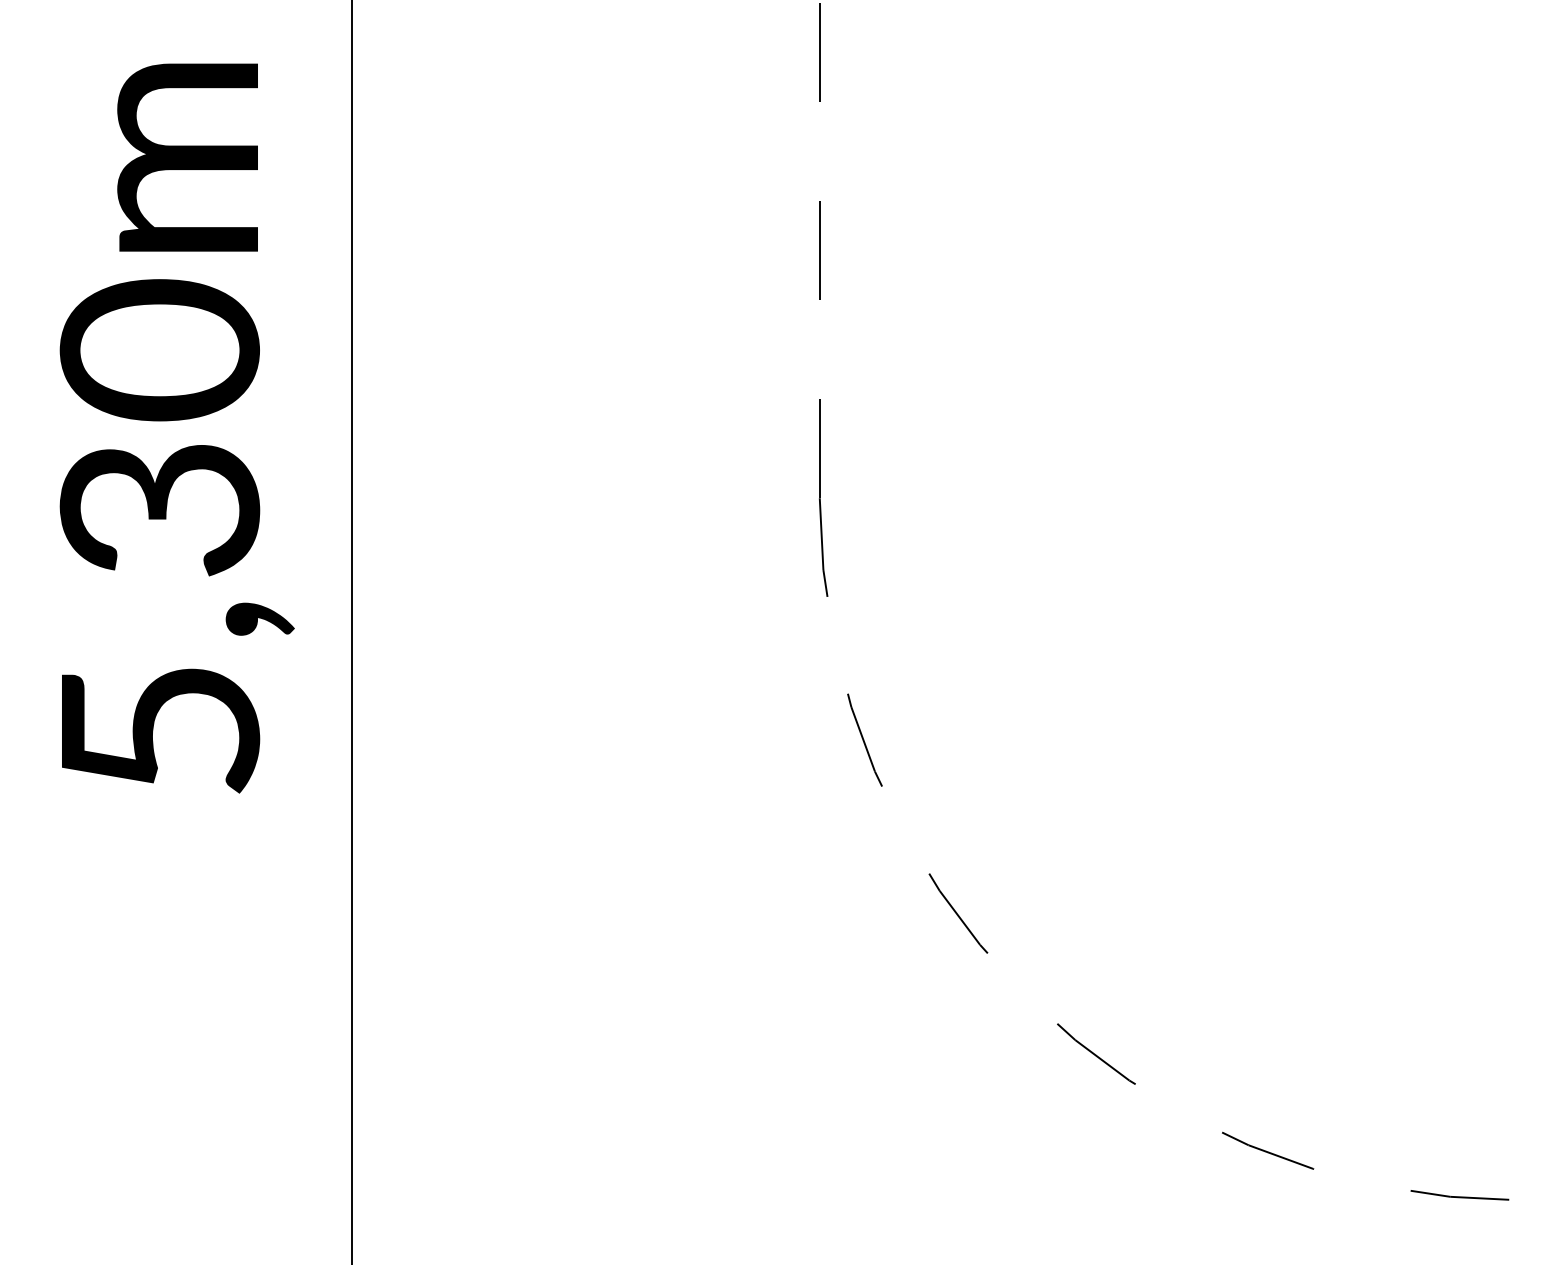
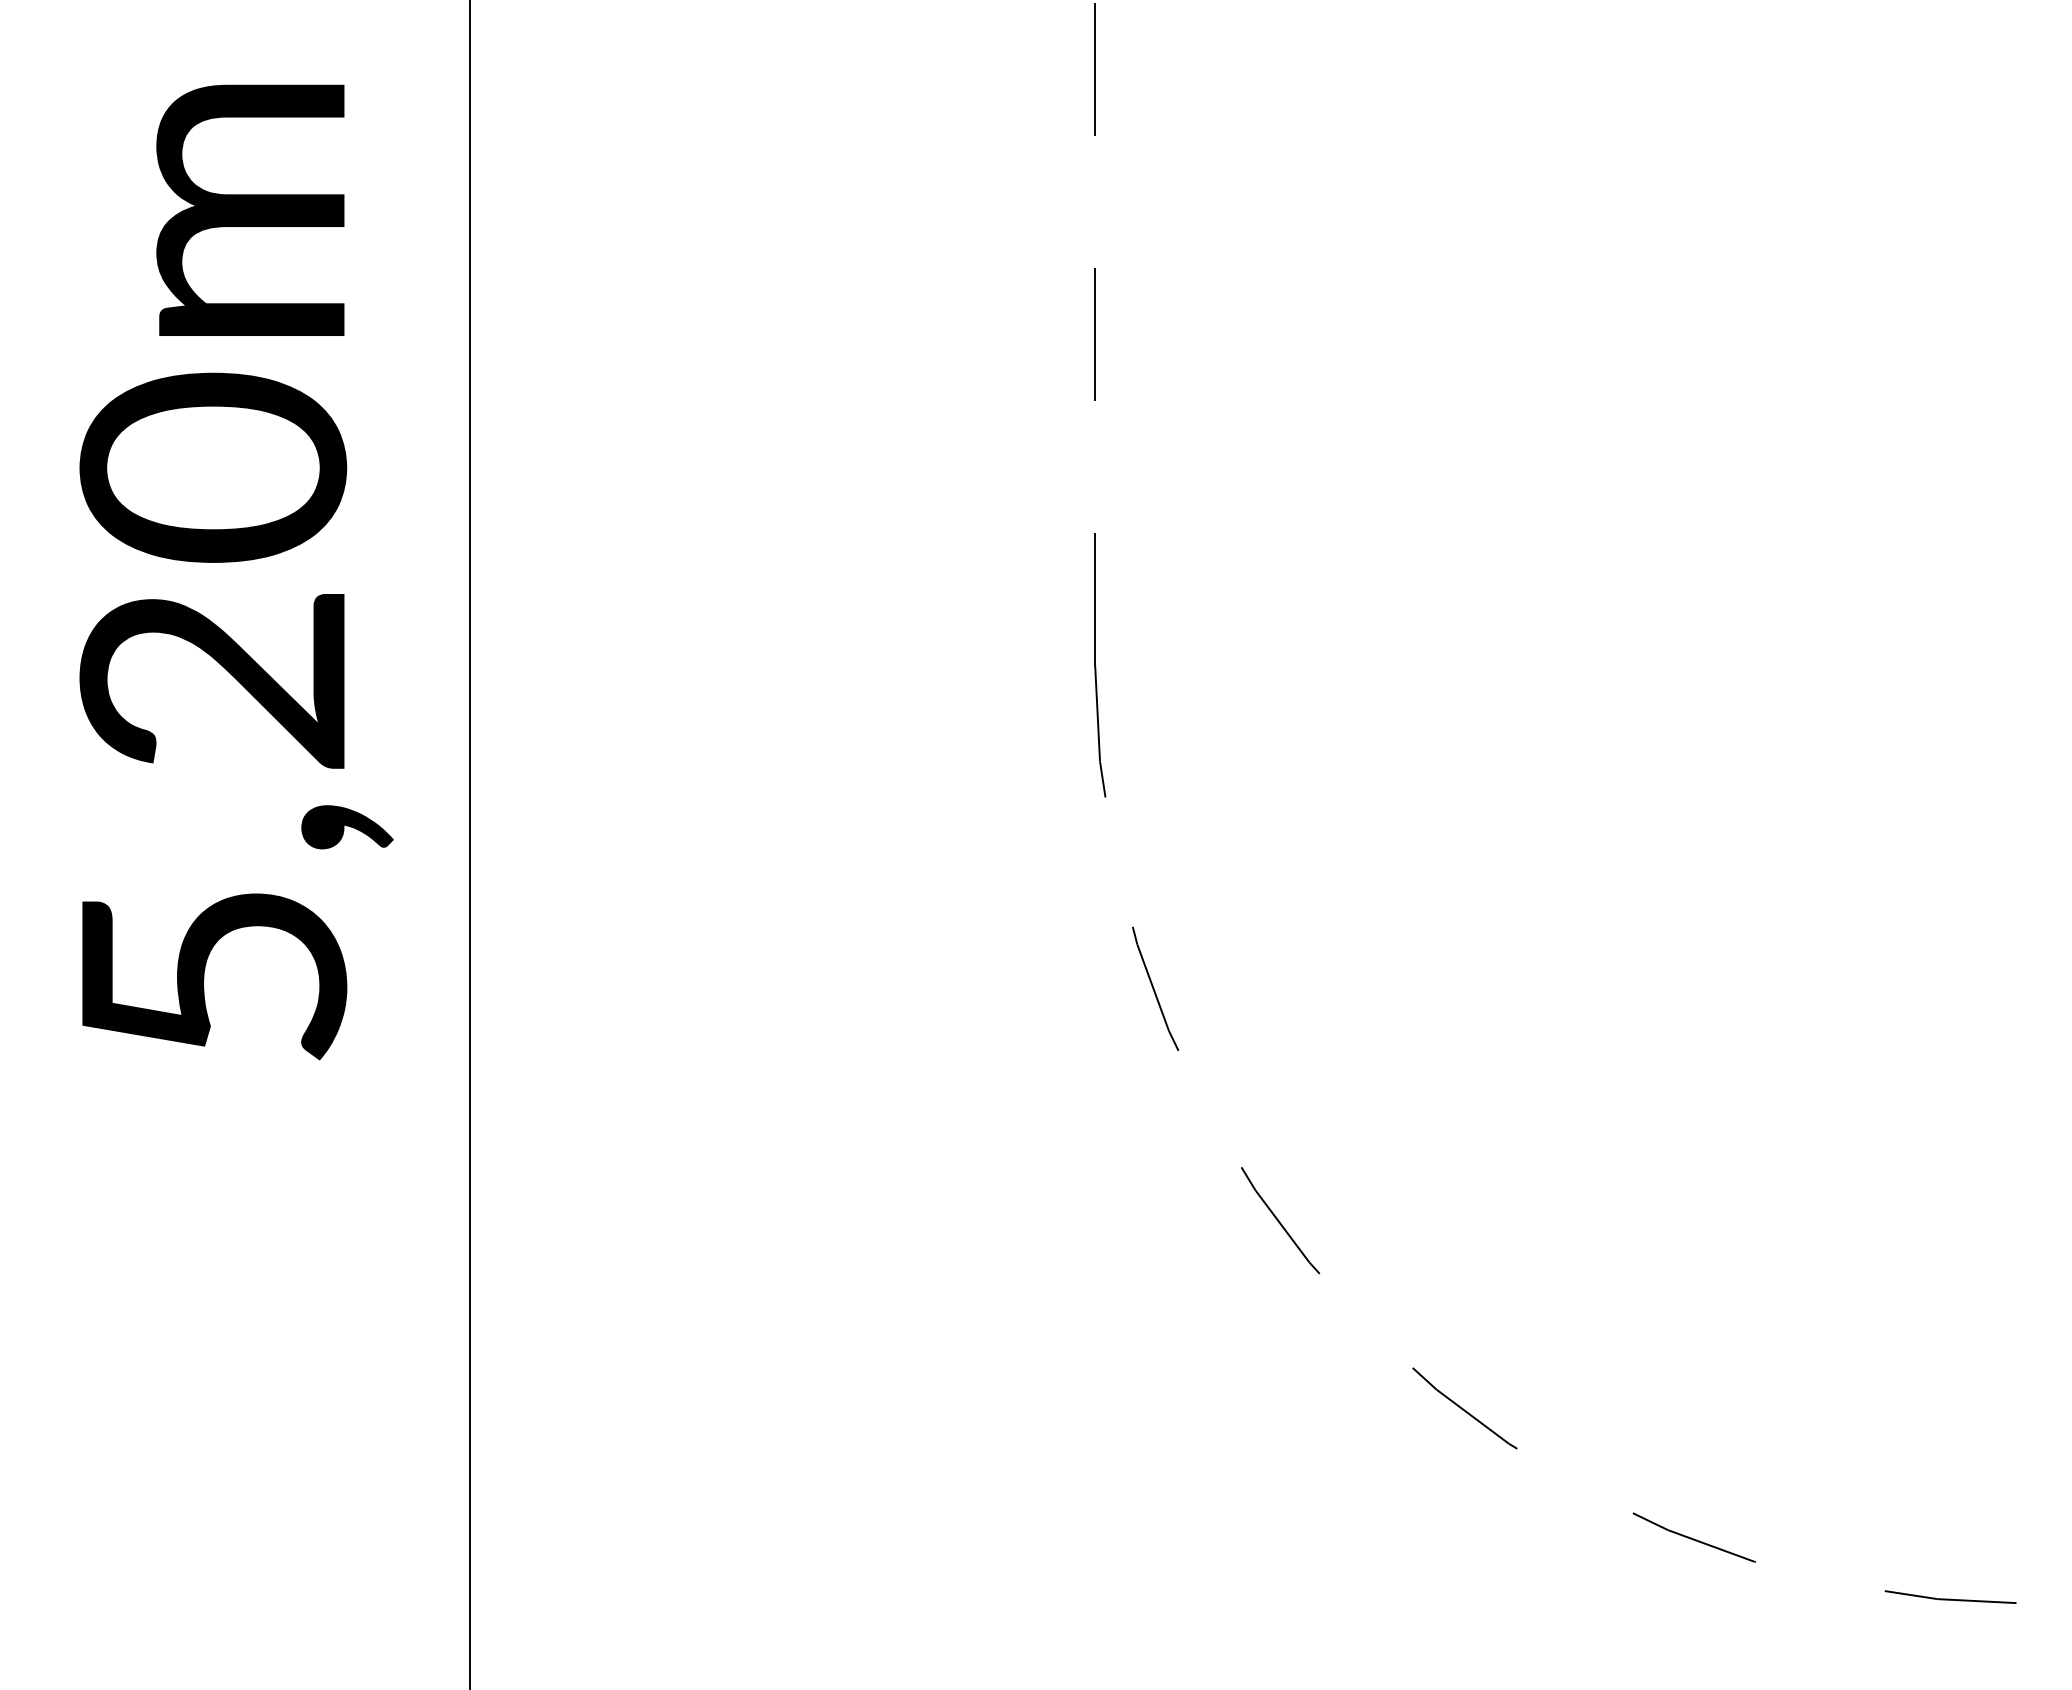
text: (160, 510) -> (213, 682), 5,30m -> 5,20m

